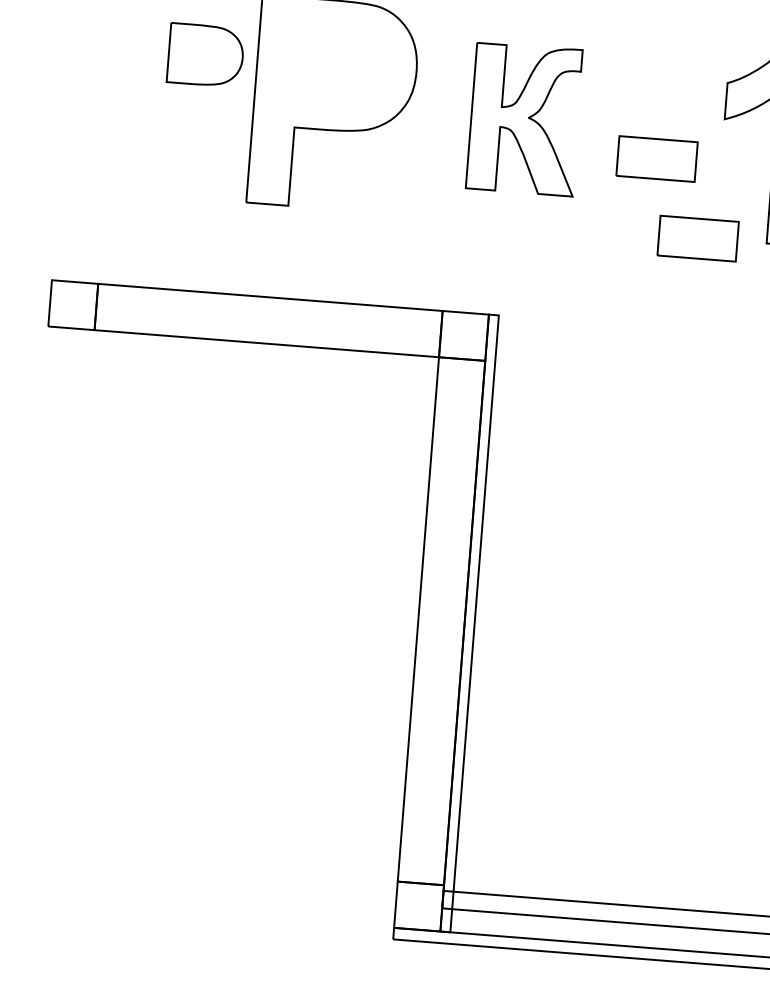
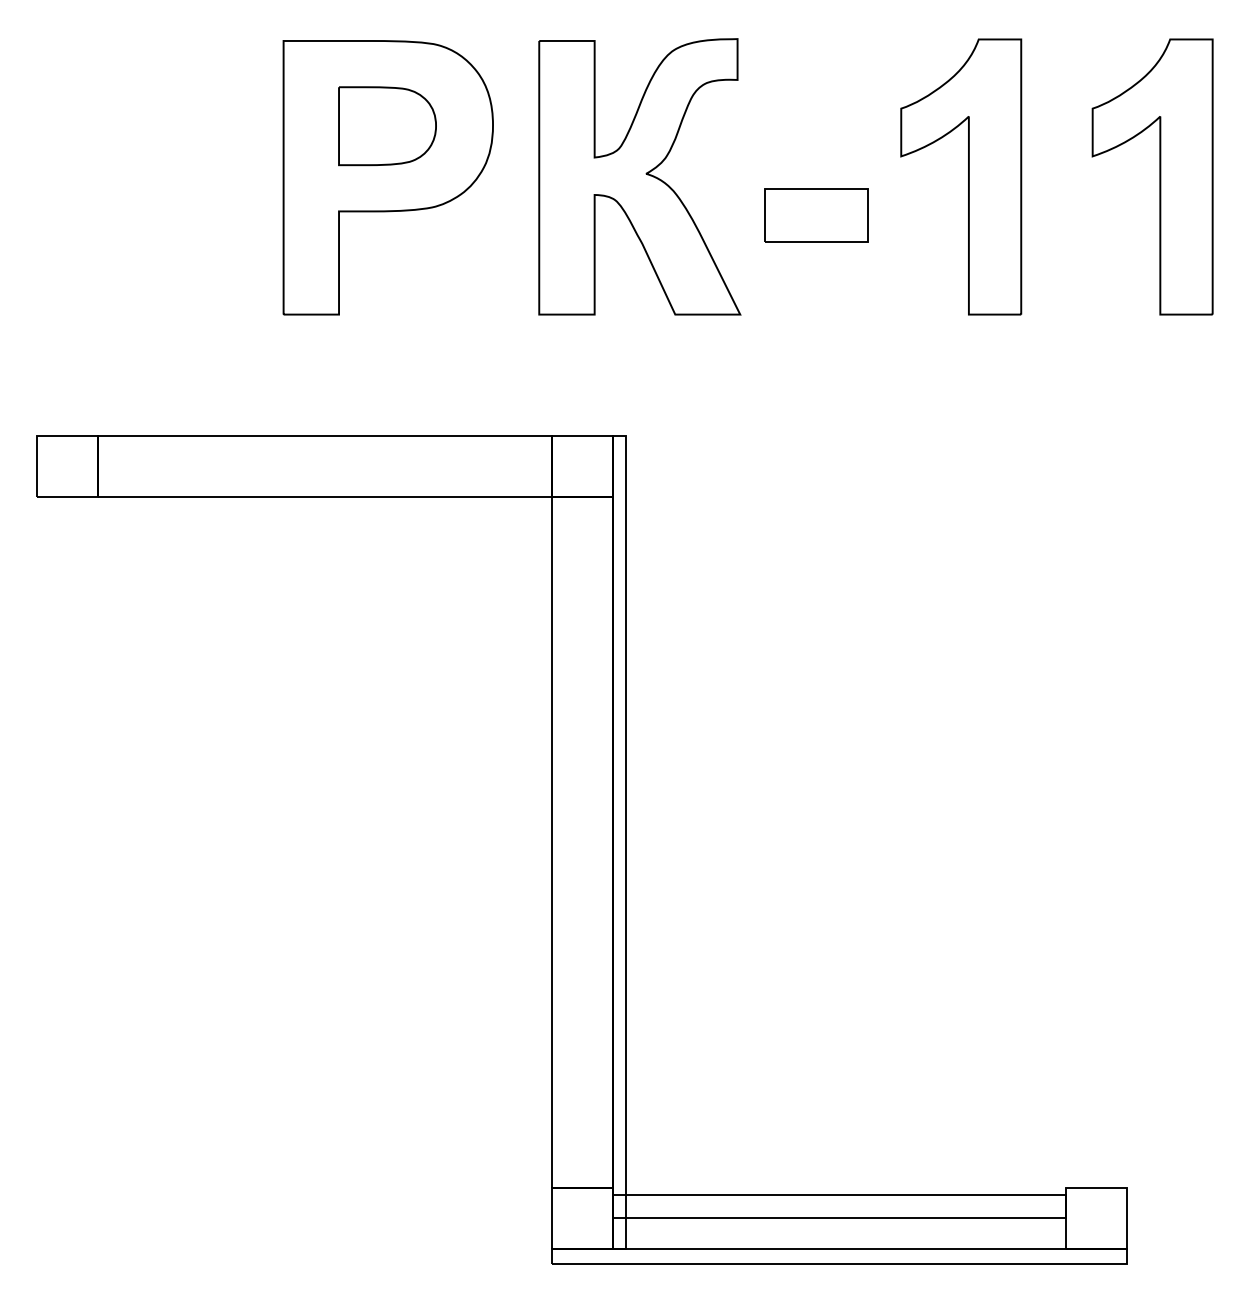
part: (205, 55) -> (387, 126), moved
part: (524, 118) -> (639, 176), size x1.43
part: (697, 238) -> (878, 315), removed

